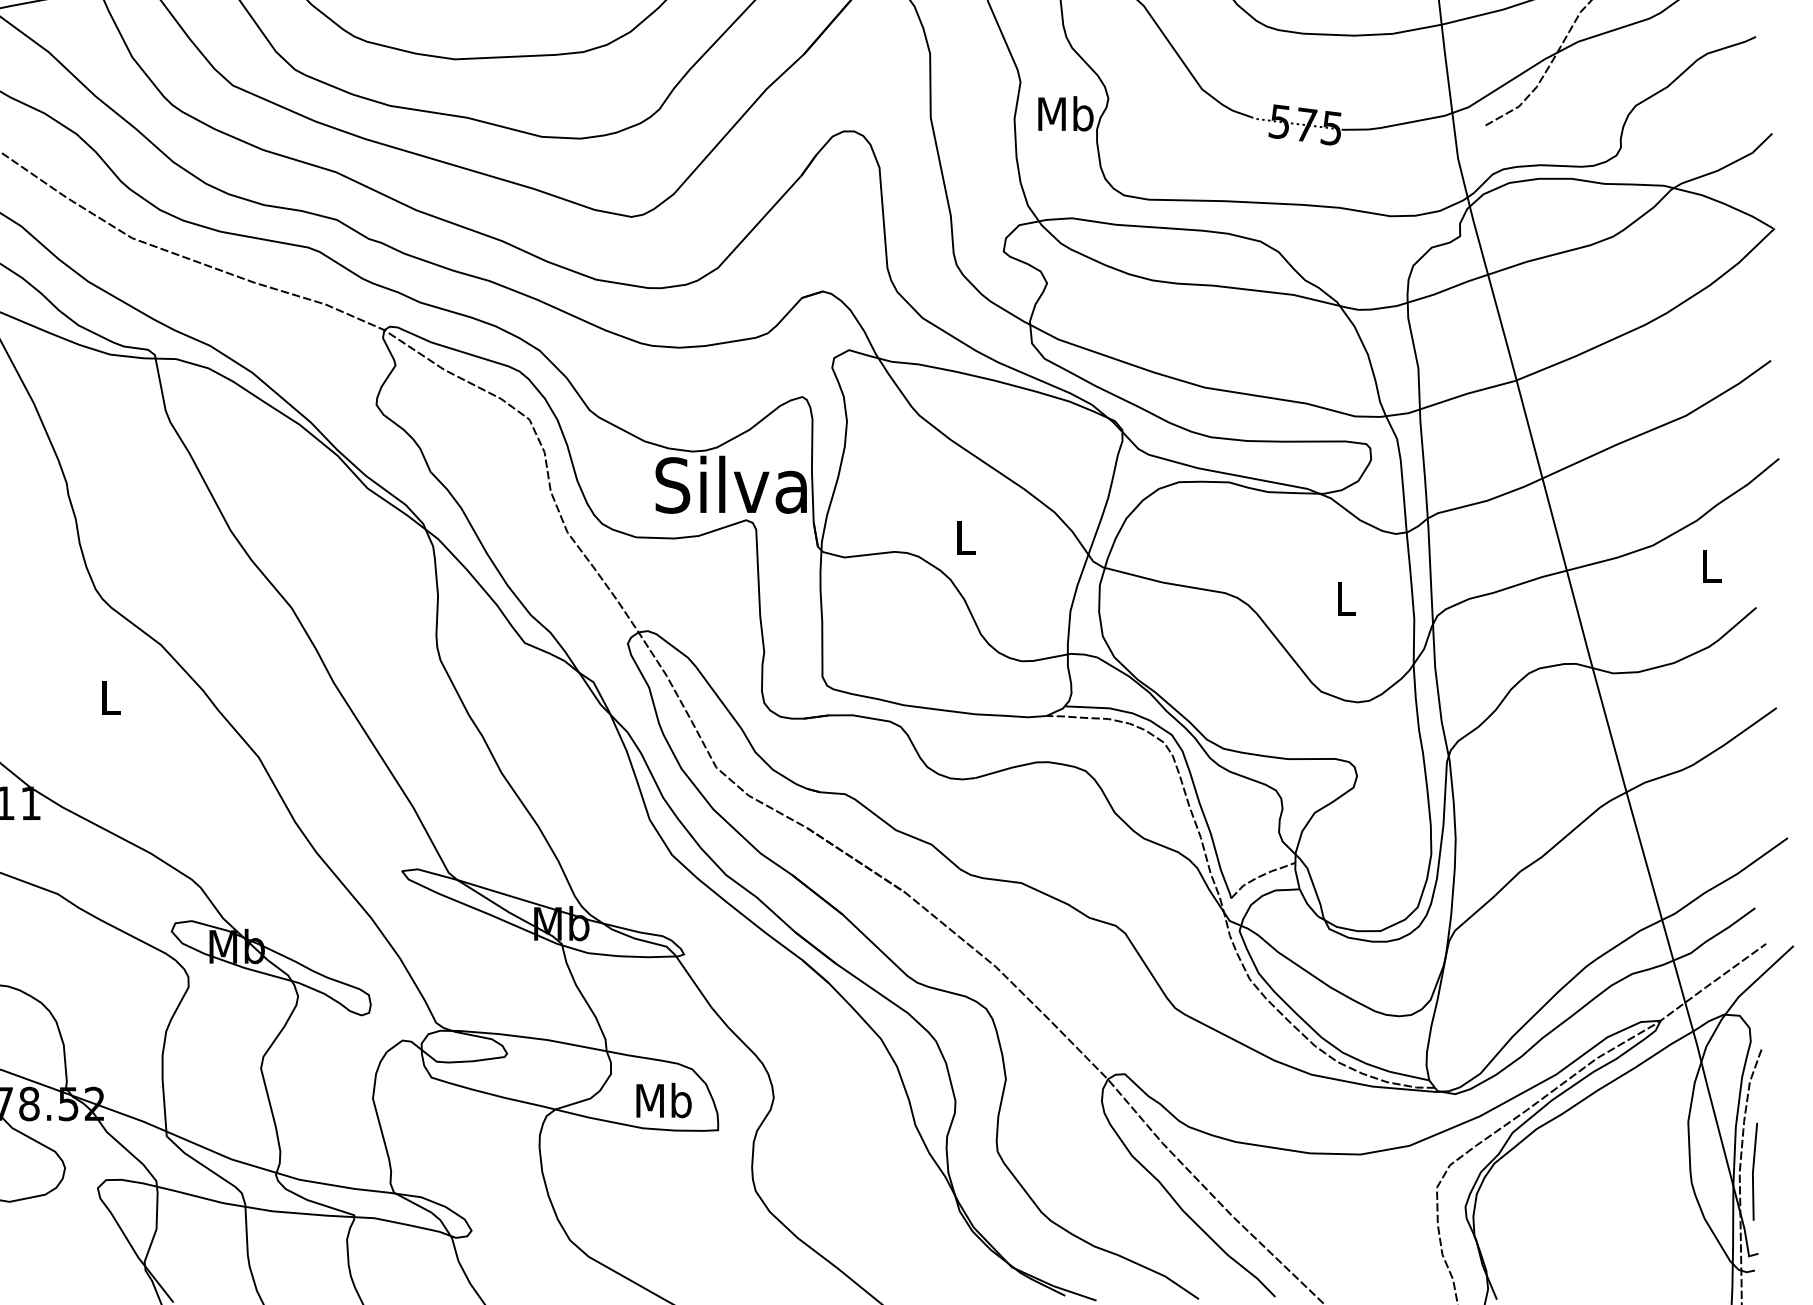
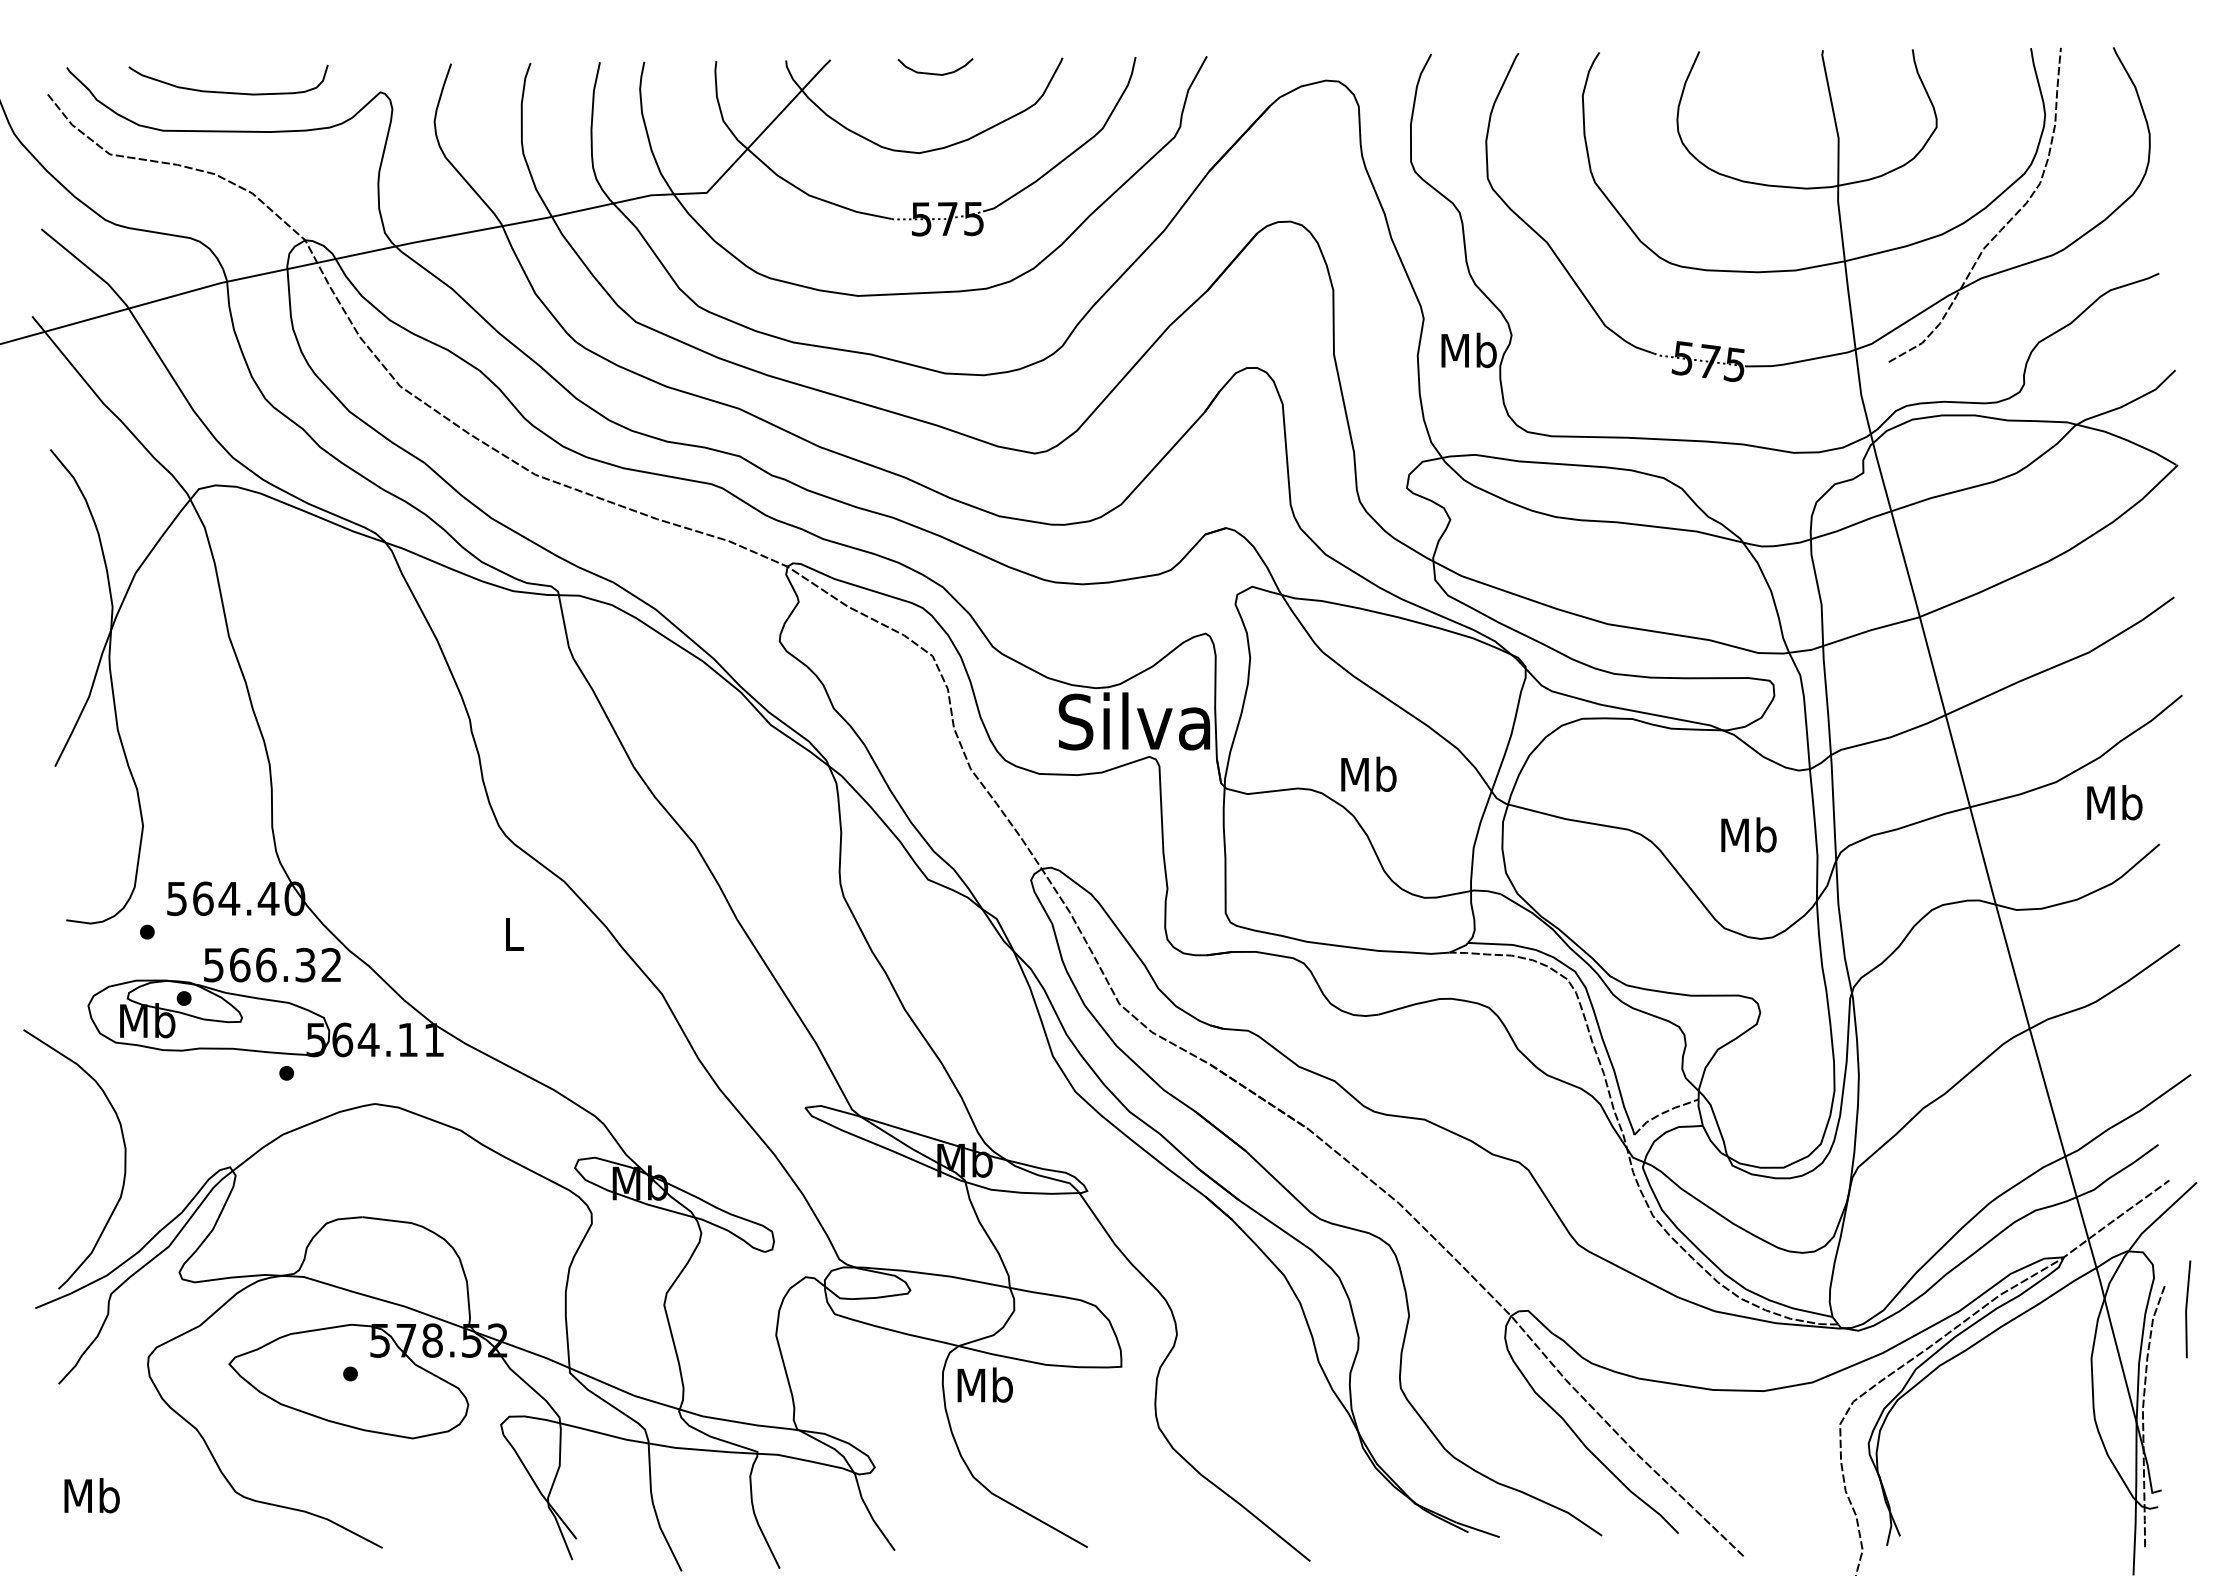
text: (965, 536) -> (1368, 773), L -> Mb
text: (1711, 565) -> (2114, 802), L -> Mb
text: (1345, 597) -> (1748, 834), L -> Mb
text: (663, 1099) -> (984, 1384), moved
line: (1754, 1171) -> (2187, 1309), moved

